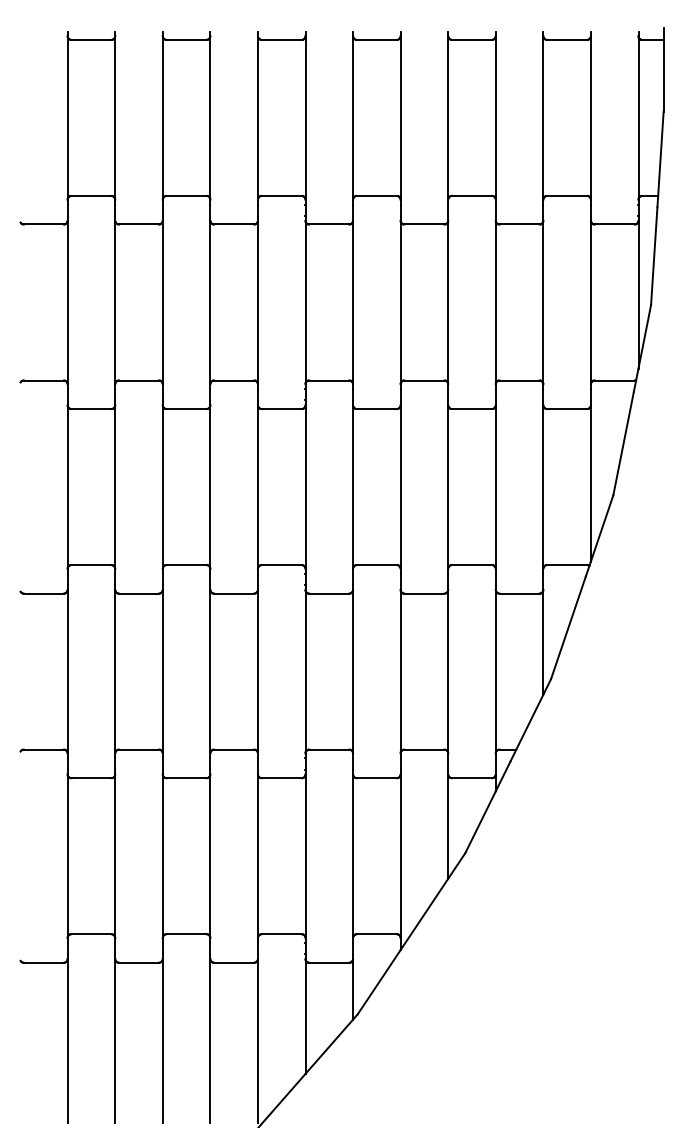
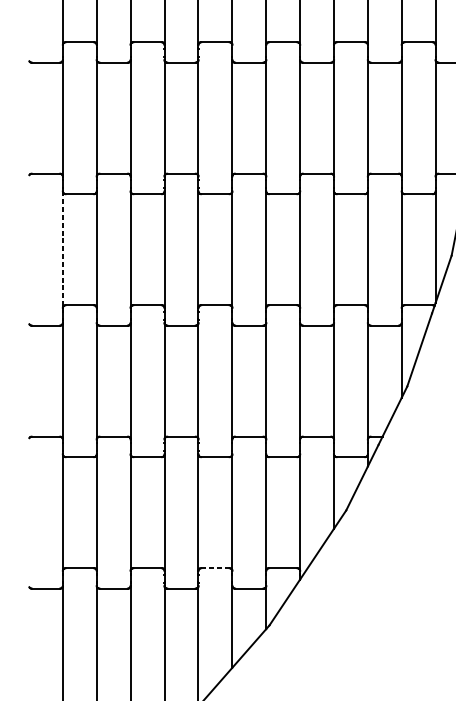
line: (67, 487) -> (62, 250), solid -> dashed
line: (281, 934) -> (215, 568), solid -> dashed

